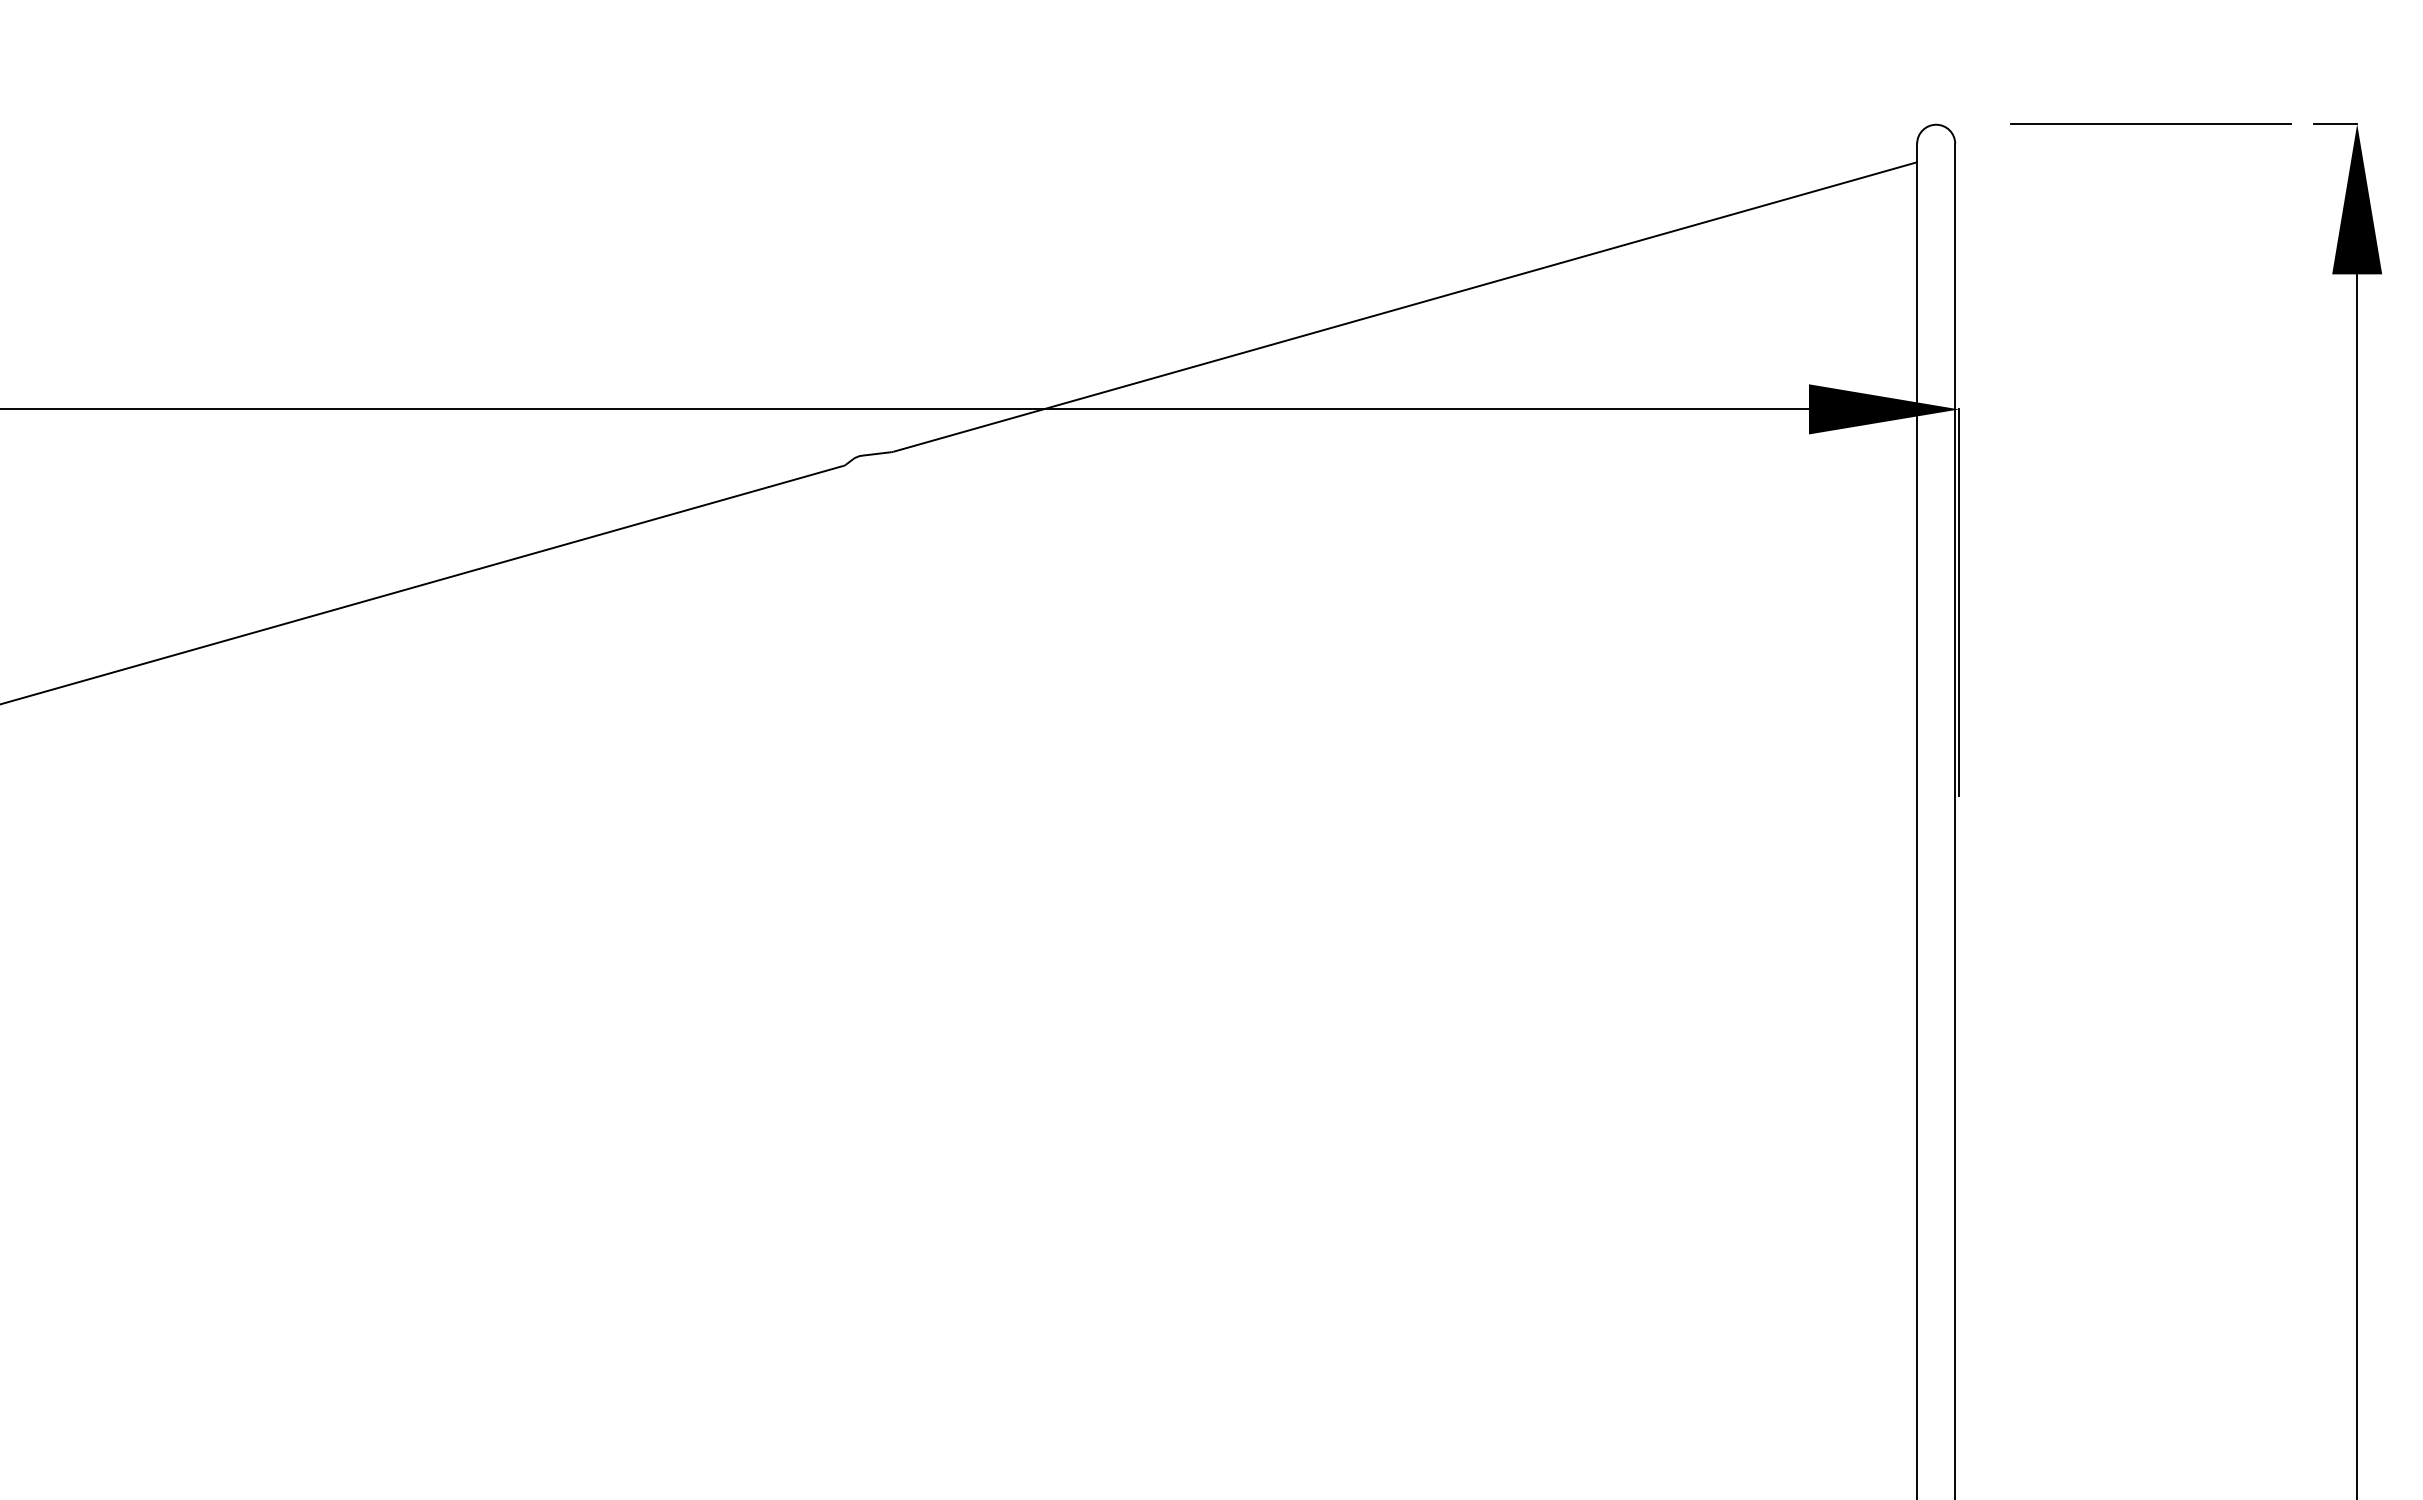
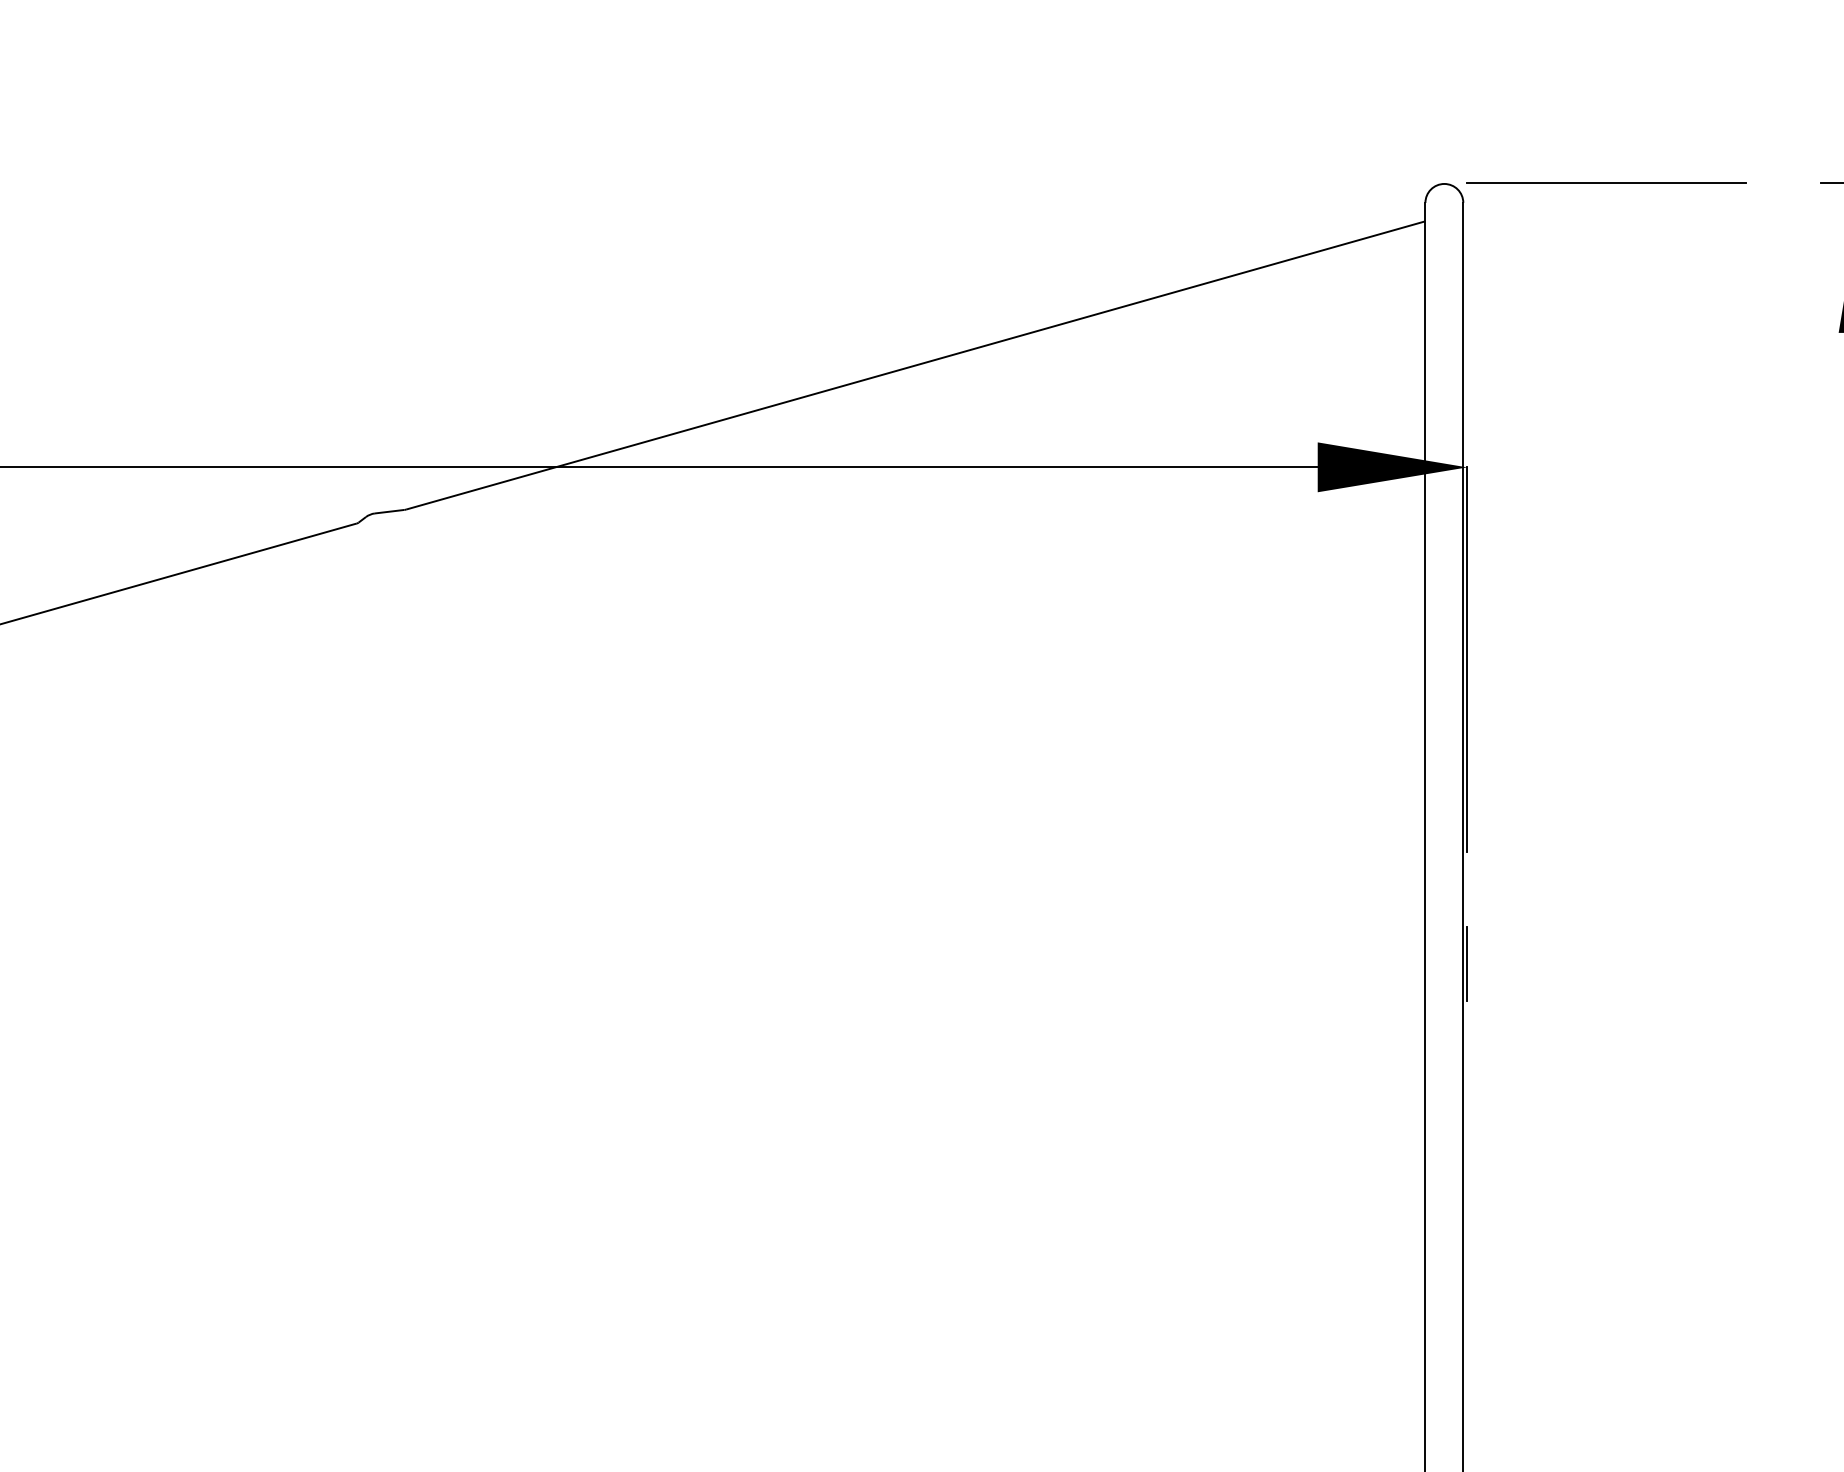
line: (2150, 123) -> (1605, 182), moved
line: (1959, 908) -> (1467, 964), added

